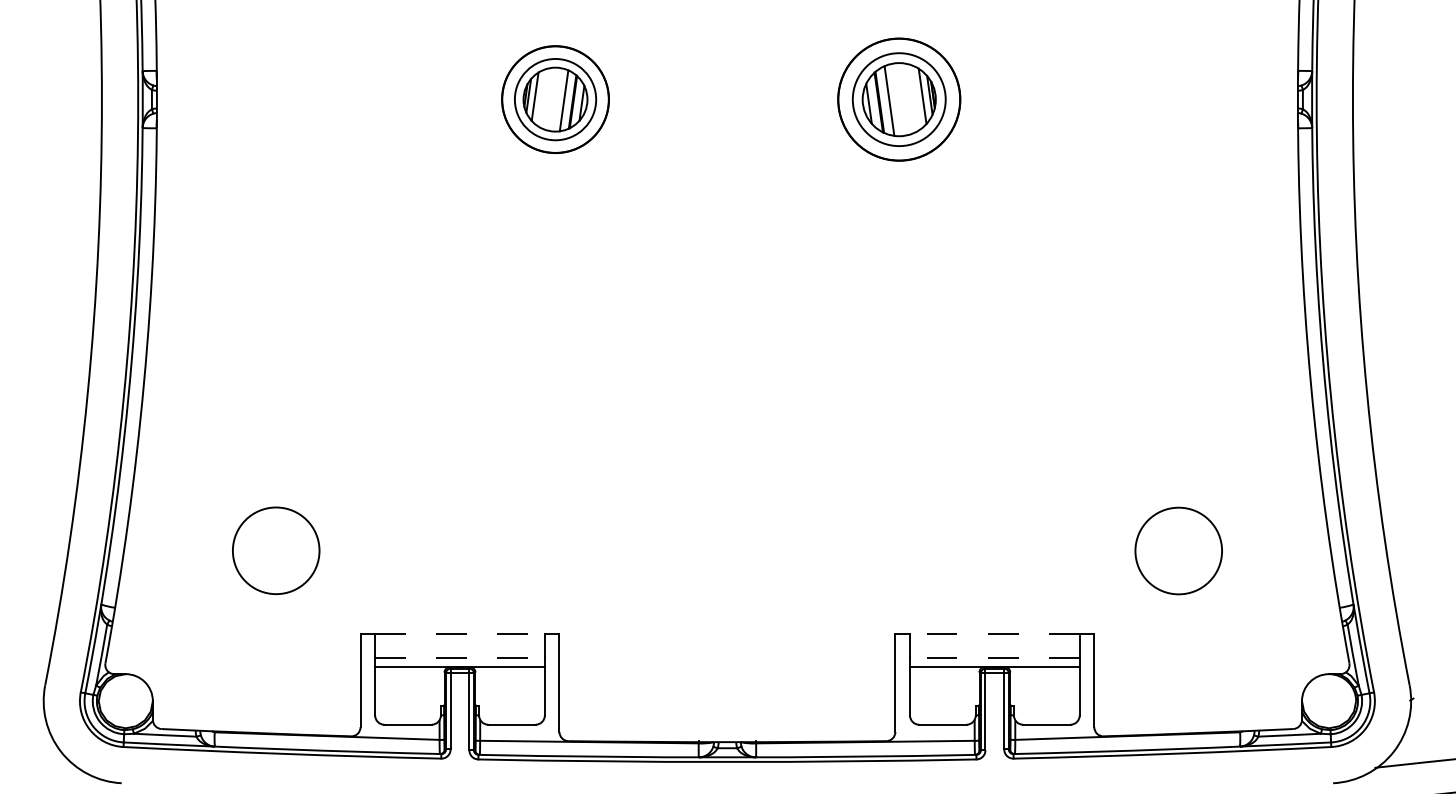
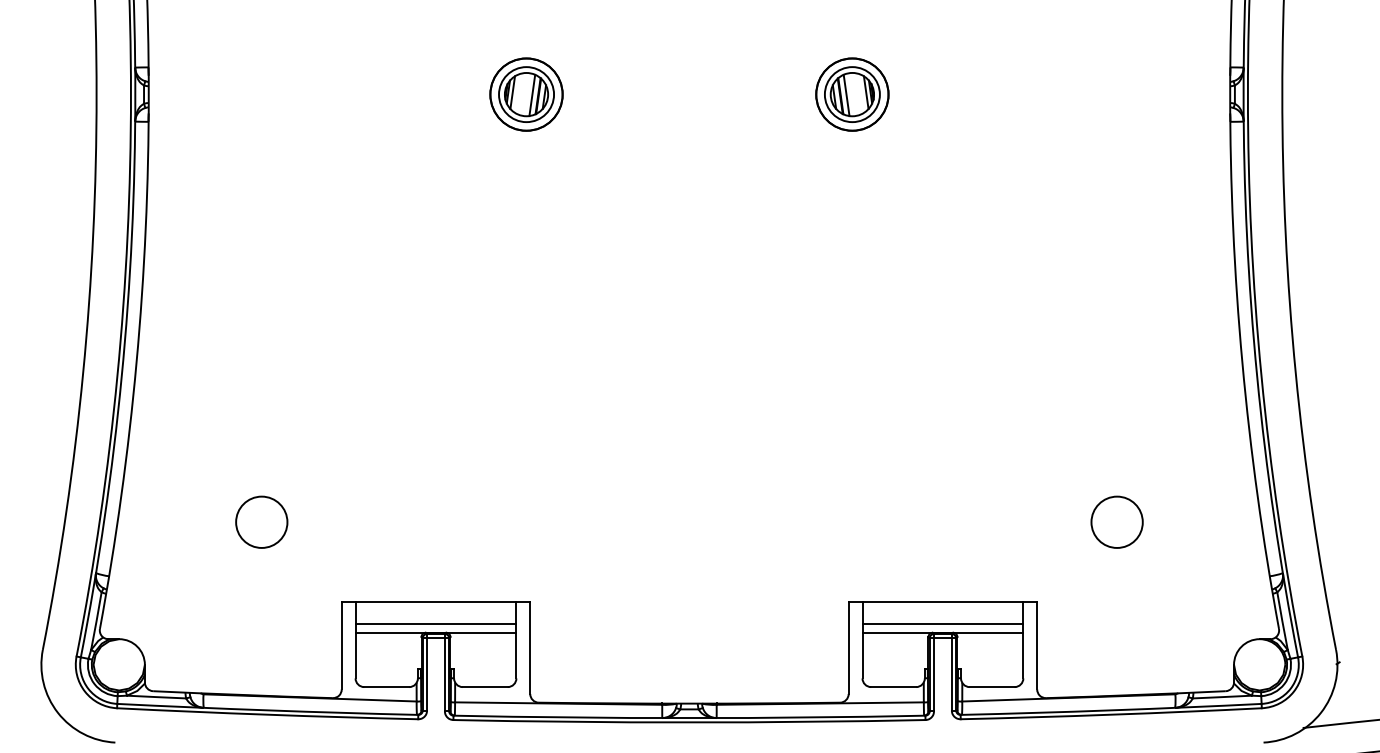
part: (555, 99) -> (526, 94), size x0.71
part: (899, 99) -> (852, 94), size x0.62
circle: (276, 550) -> (262, 521), size x0.62
circle: (1178, 550) -> (1116, 521), size x0.62
line: (460, 634) -> (436, 601), dashed -> solid
line: (994, 634) -> (942, 601), dashed -> solid
line: (460, 658) -> (436, 624), dashed -> solid
line: (994, 658) -> (942, 624), dashed -> solid

